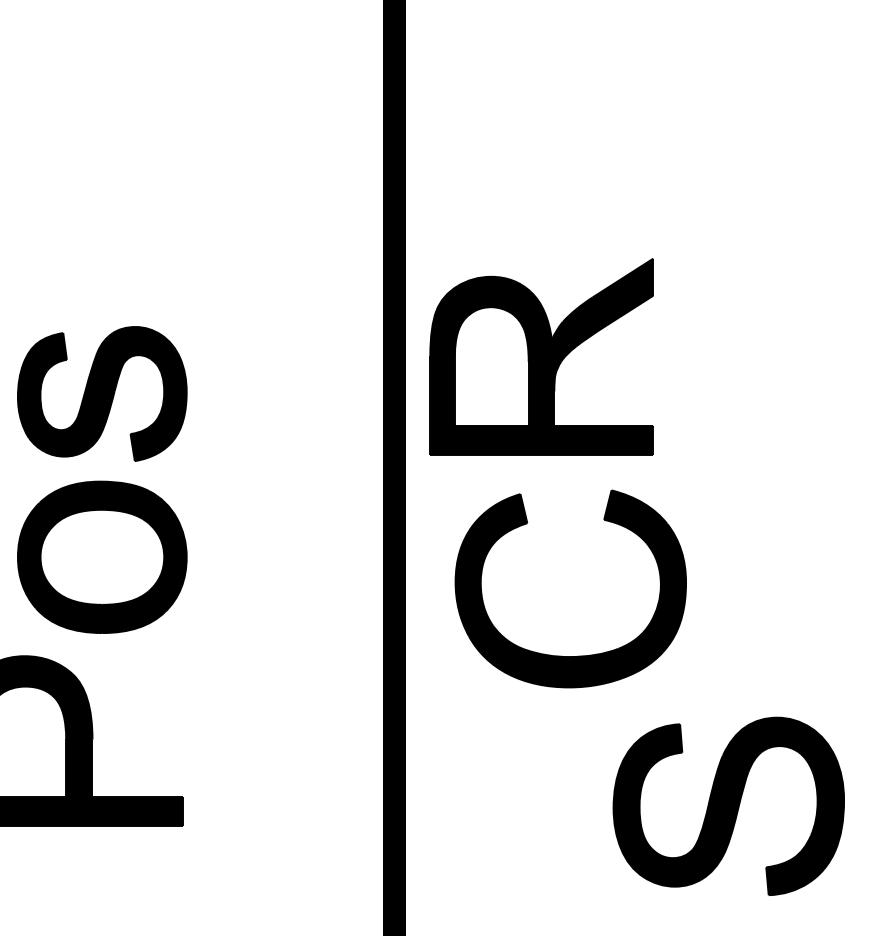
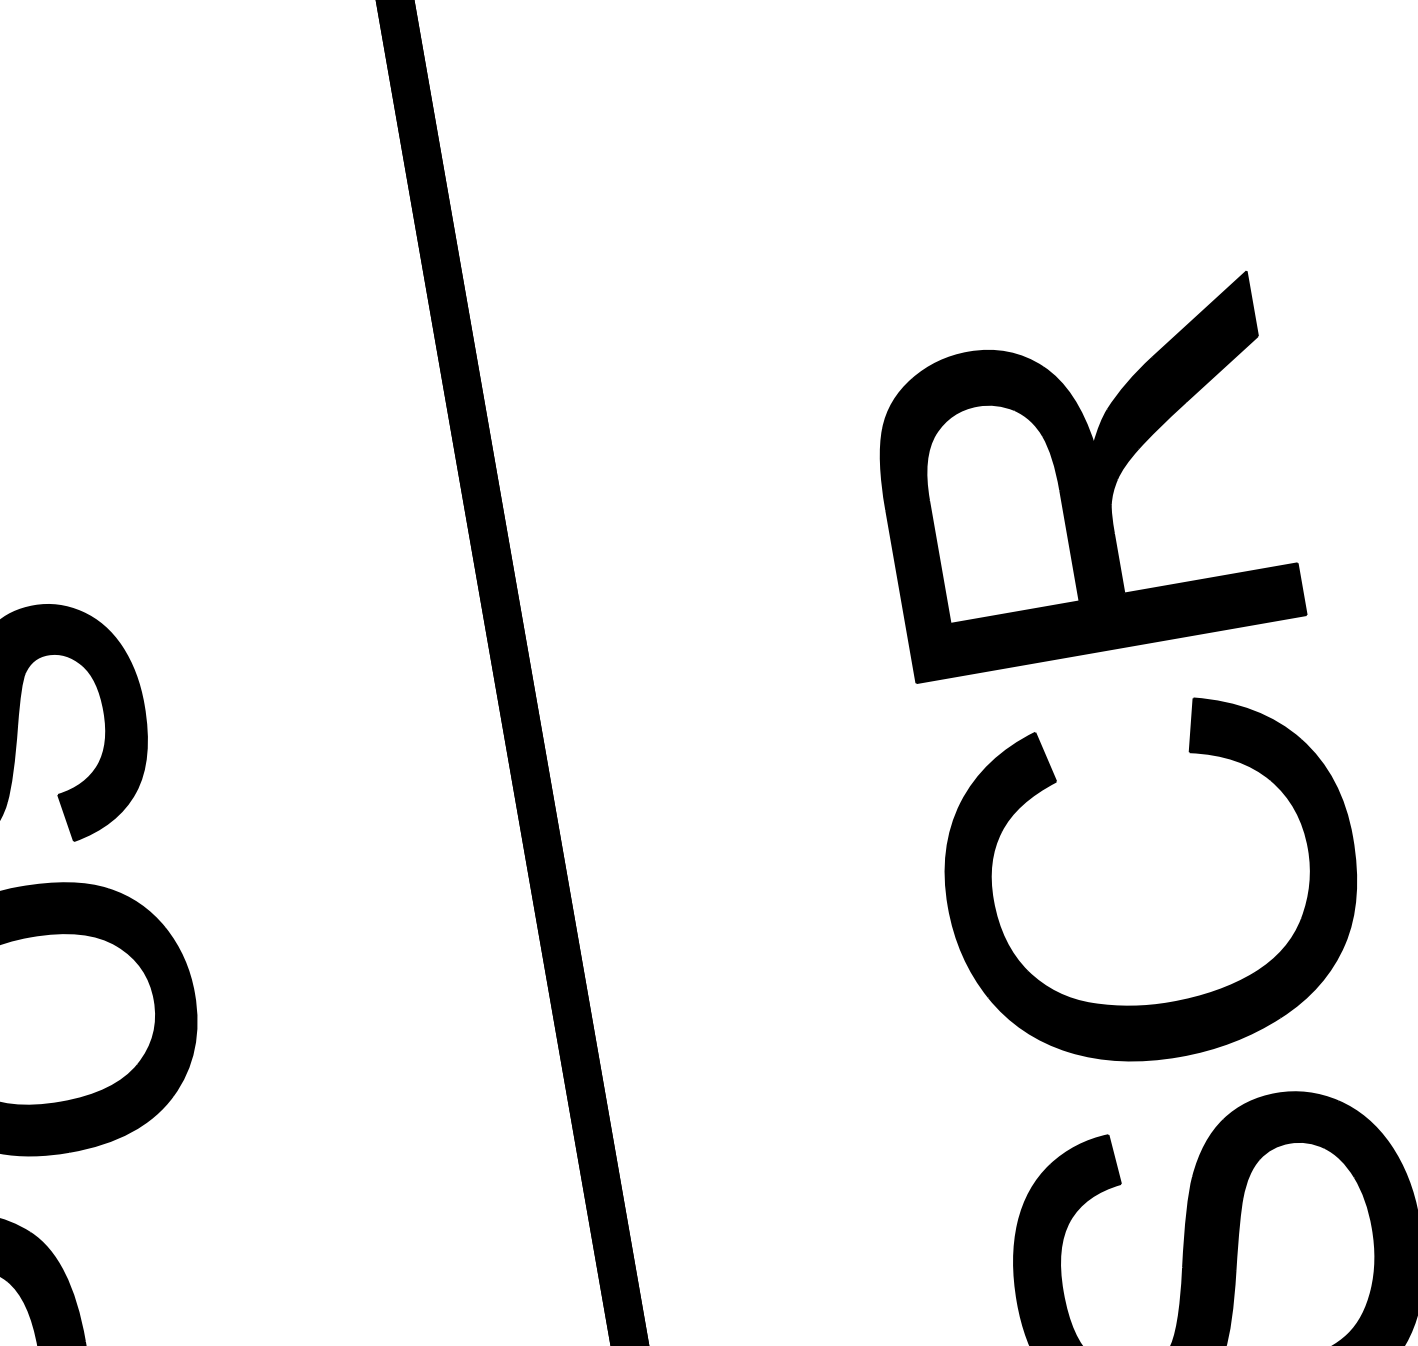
part: (541, 356) -> (1080, 476), moved
part: (577, 655) -> (1184, 997), moved

